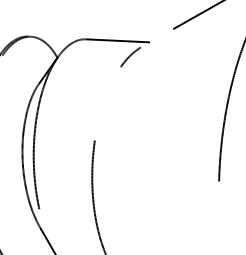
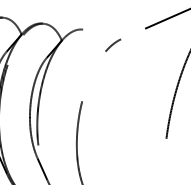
line: (117, 40) -> (105, 32), removed

